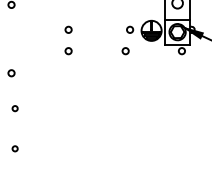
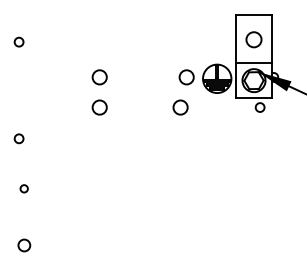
circle: (68, 29) -> (99, 77), size x1.6
circle: (129, 29) -> (186, 77), size x1.6
circle: (68, 51) -> (99, 107), size x1.6
circle: (125, 51) -> (180, 107), size x1.6
circle: (14, 148) -> (23, 245), size x1.6

